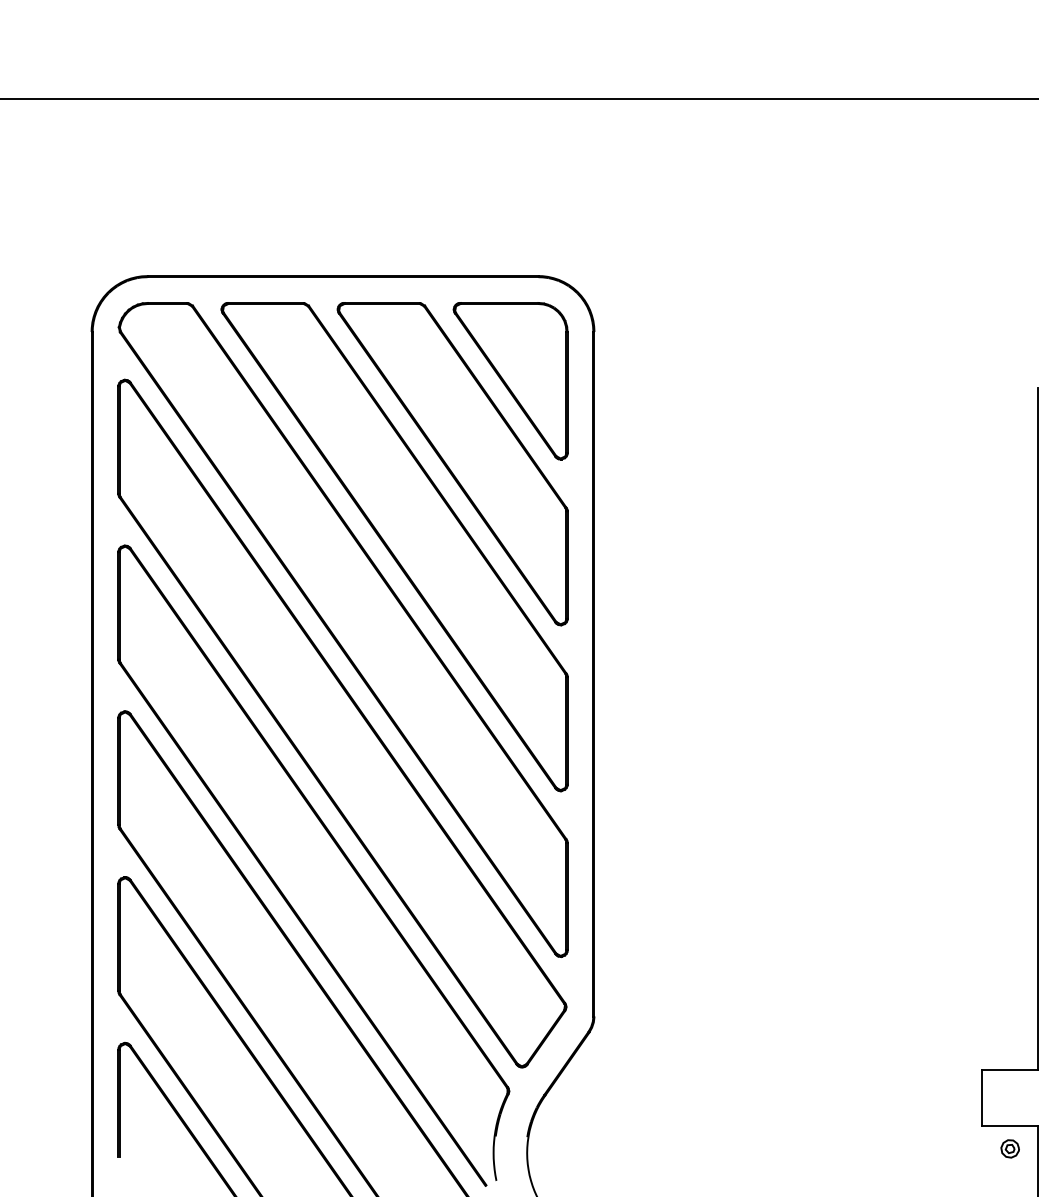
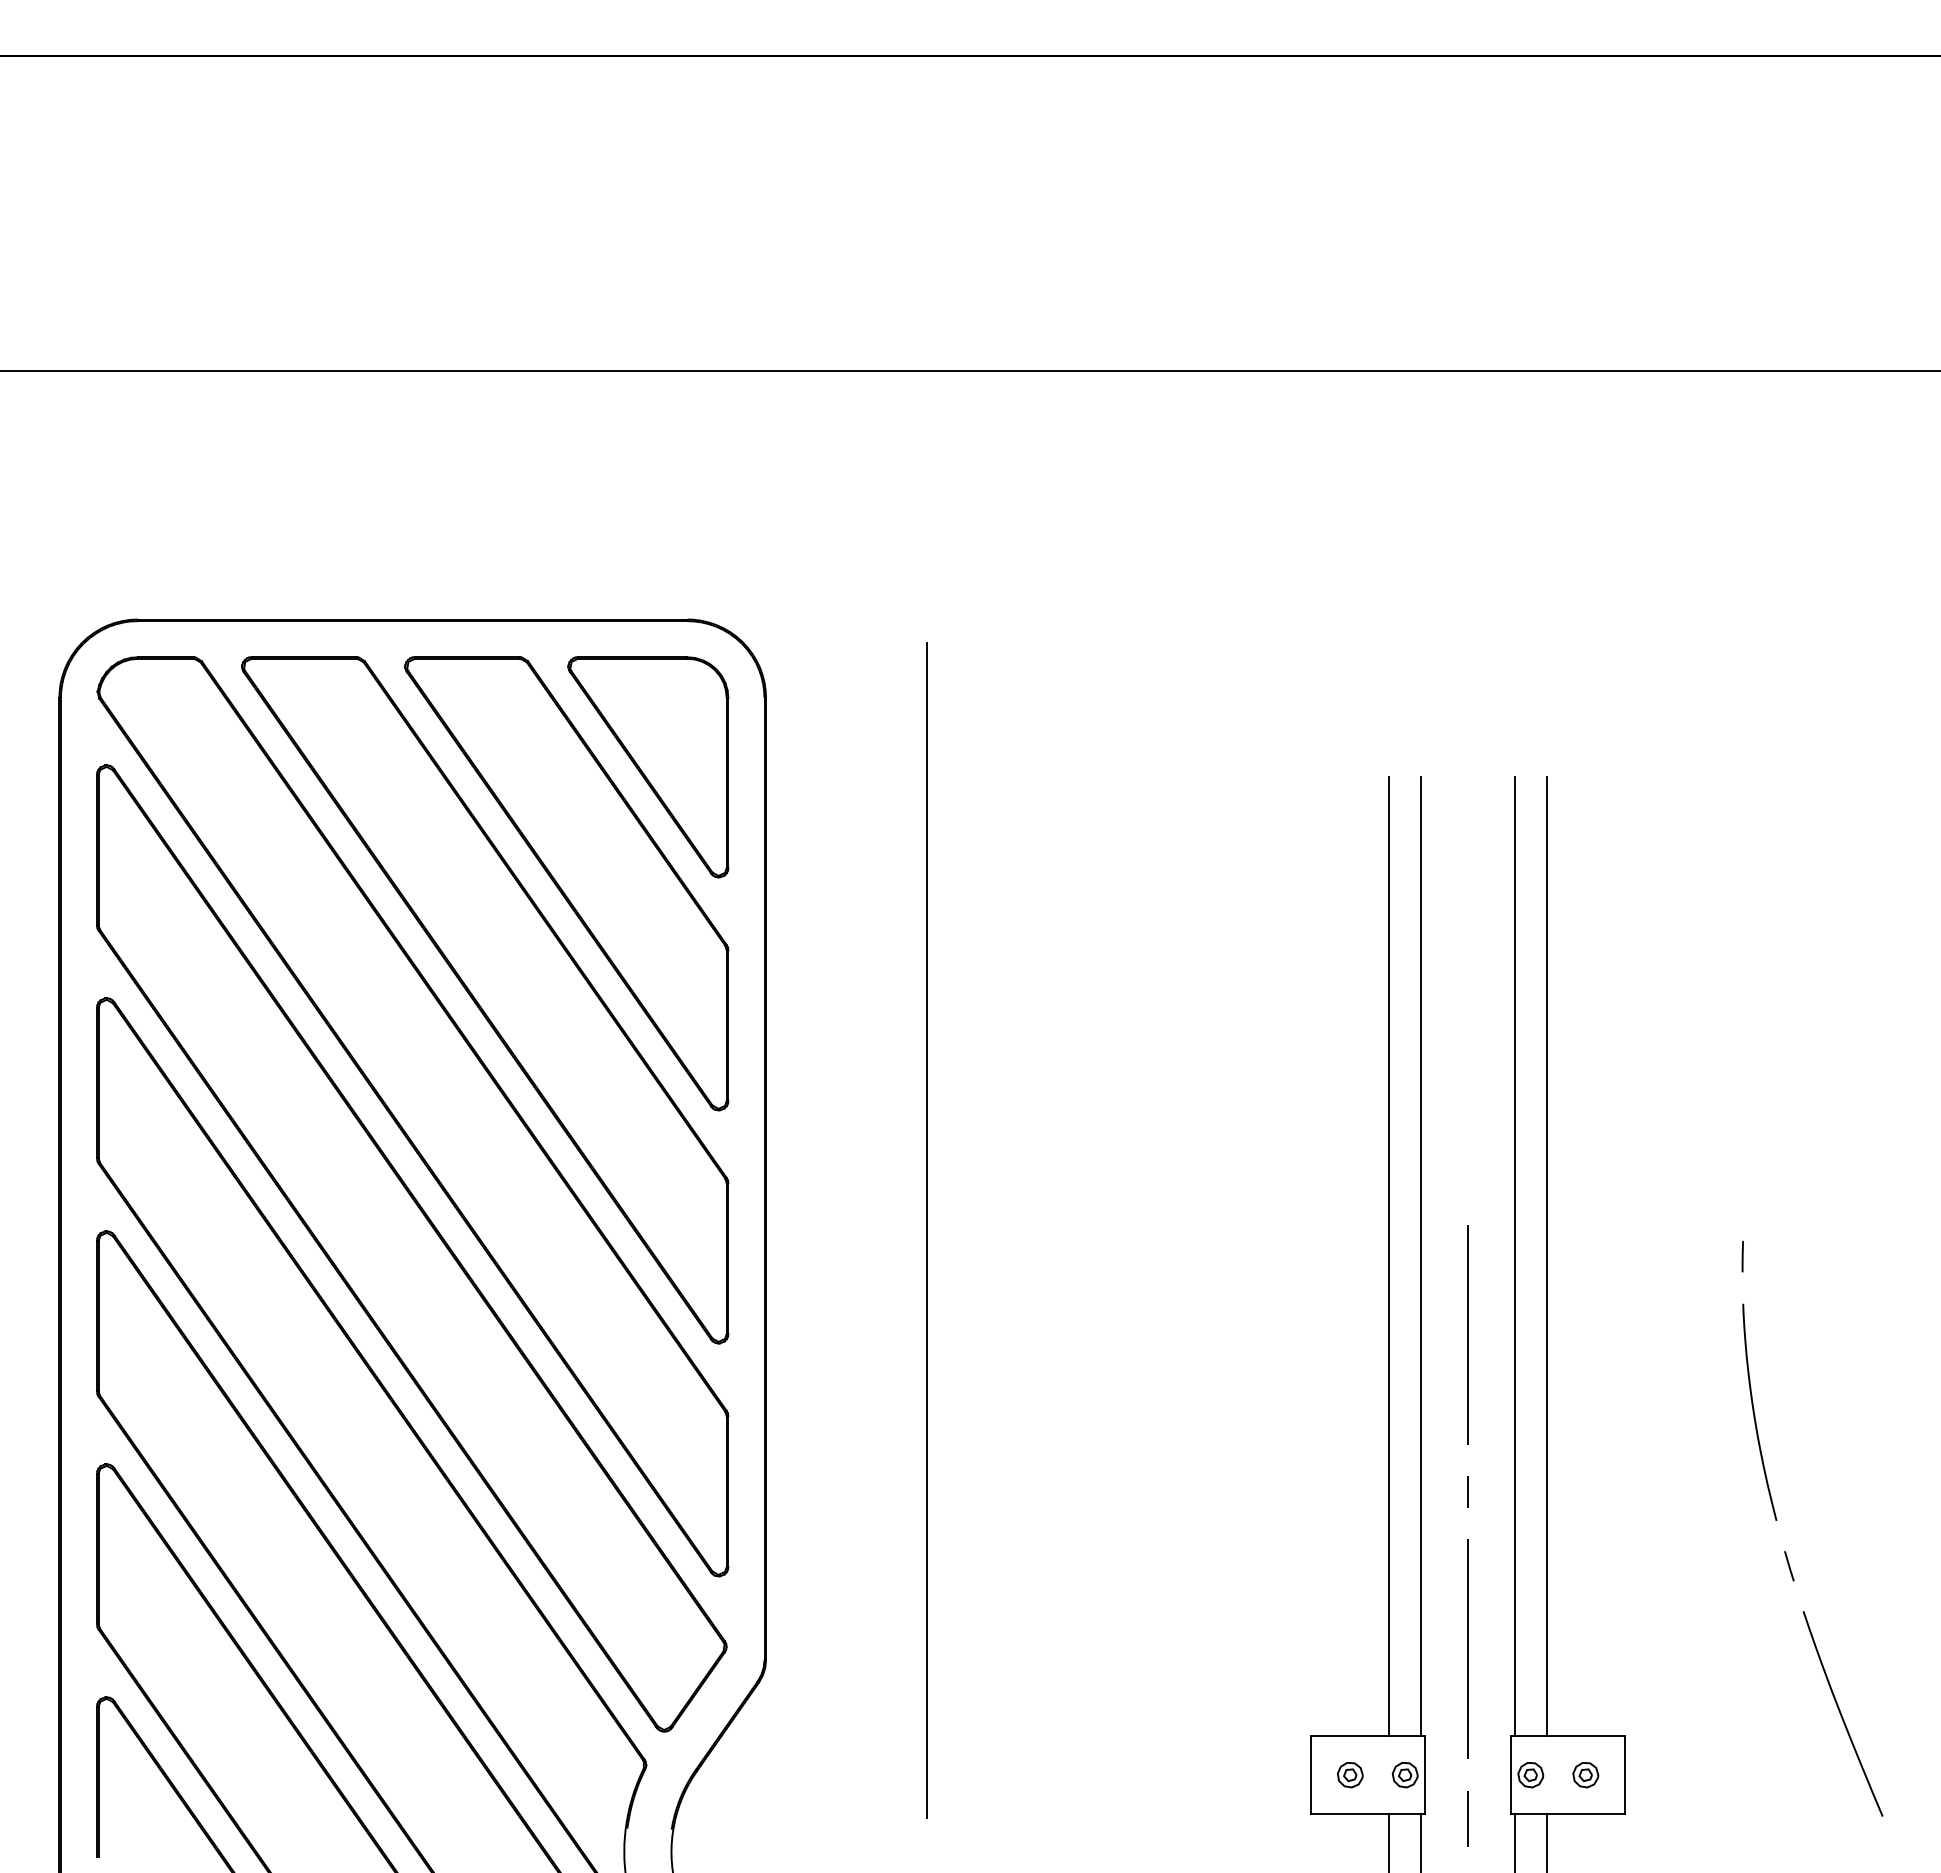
line: (709, 710) -> (927, 1230), added
part: (1009, 1149) -> (1349, 1775), moved

